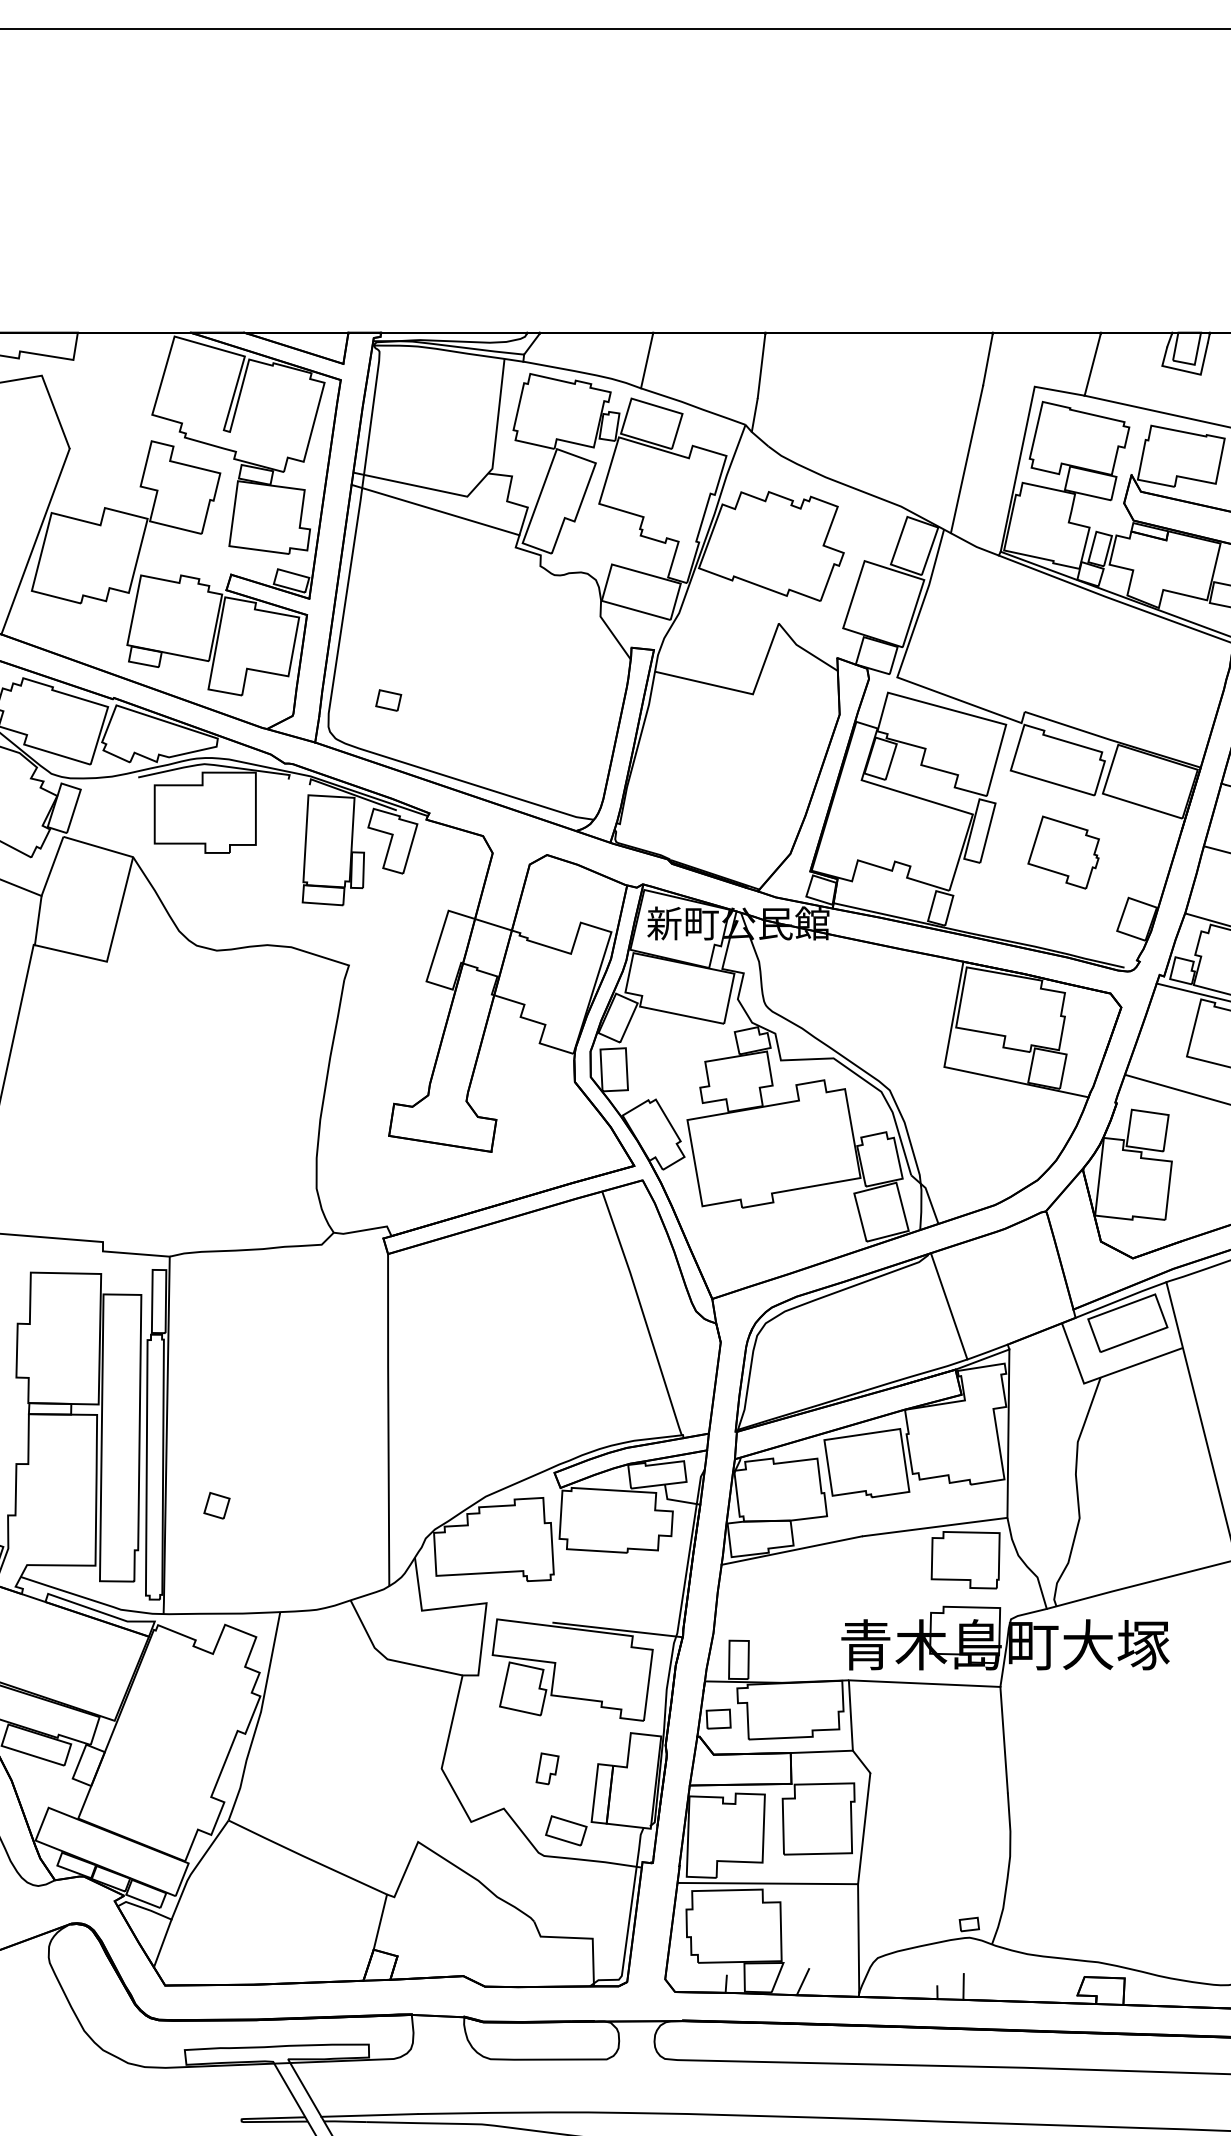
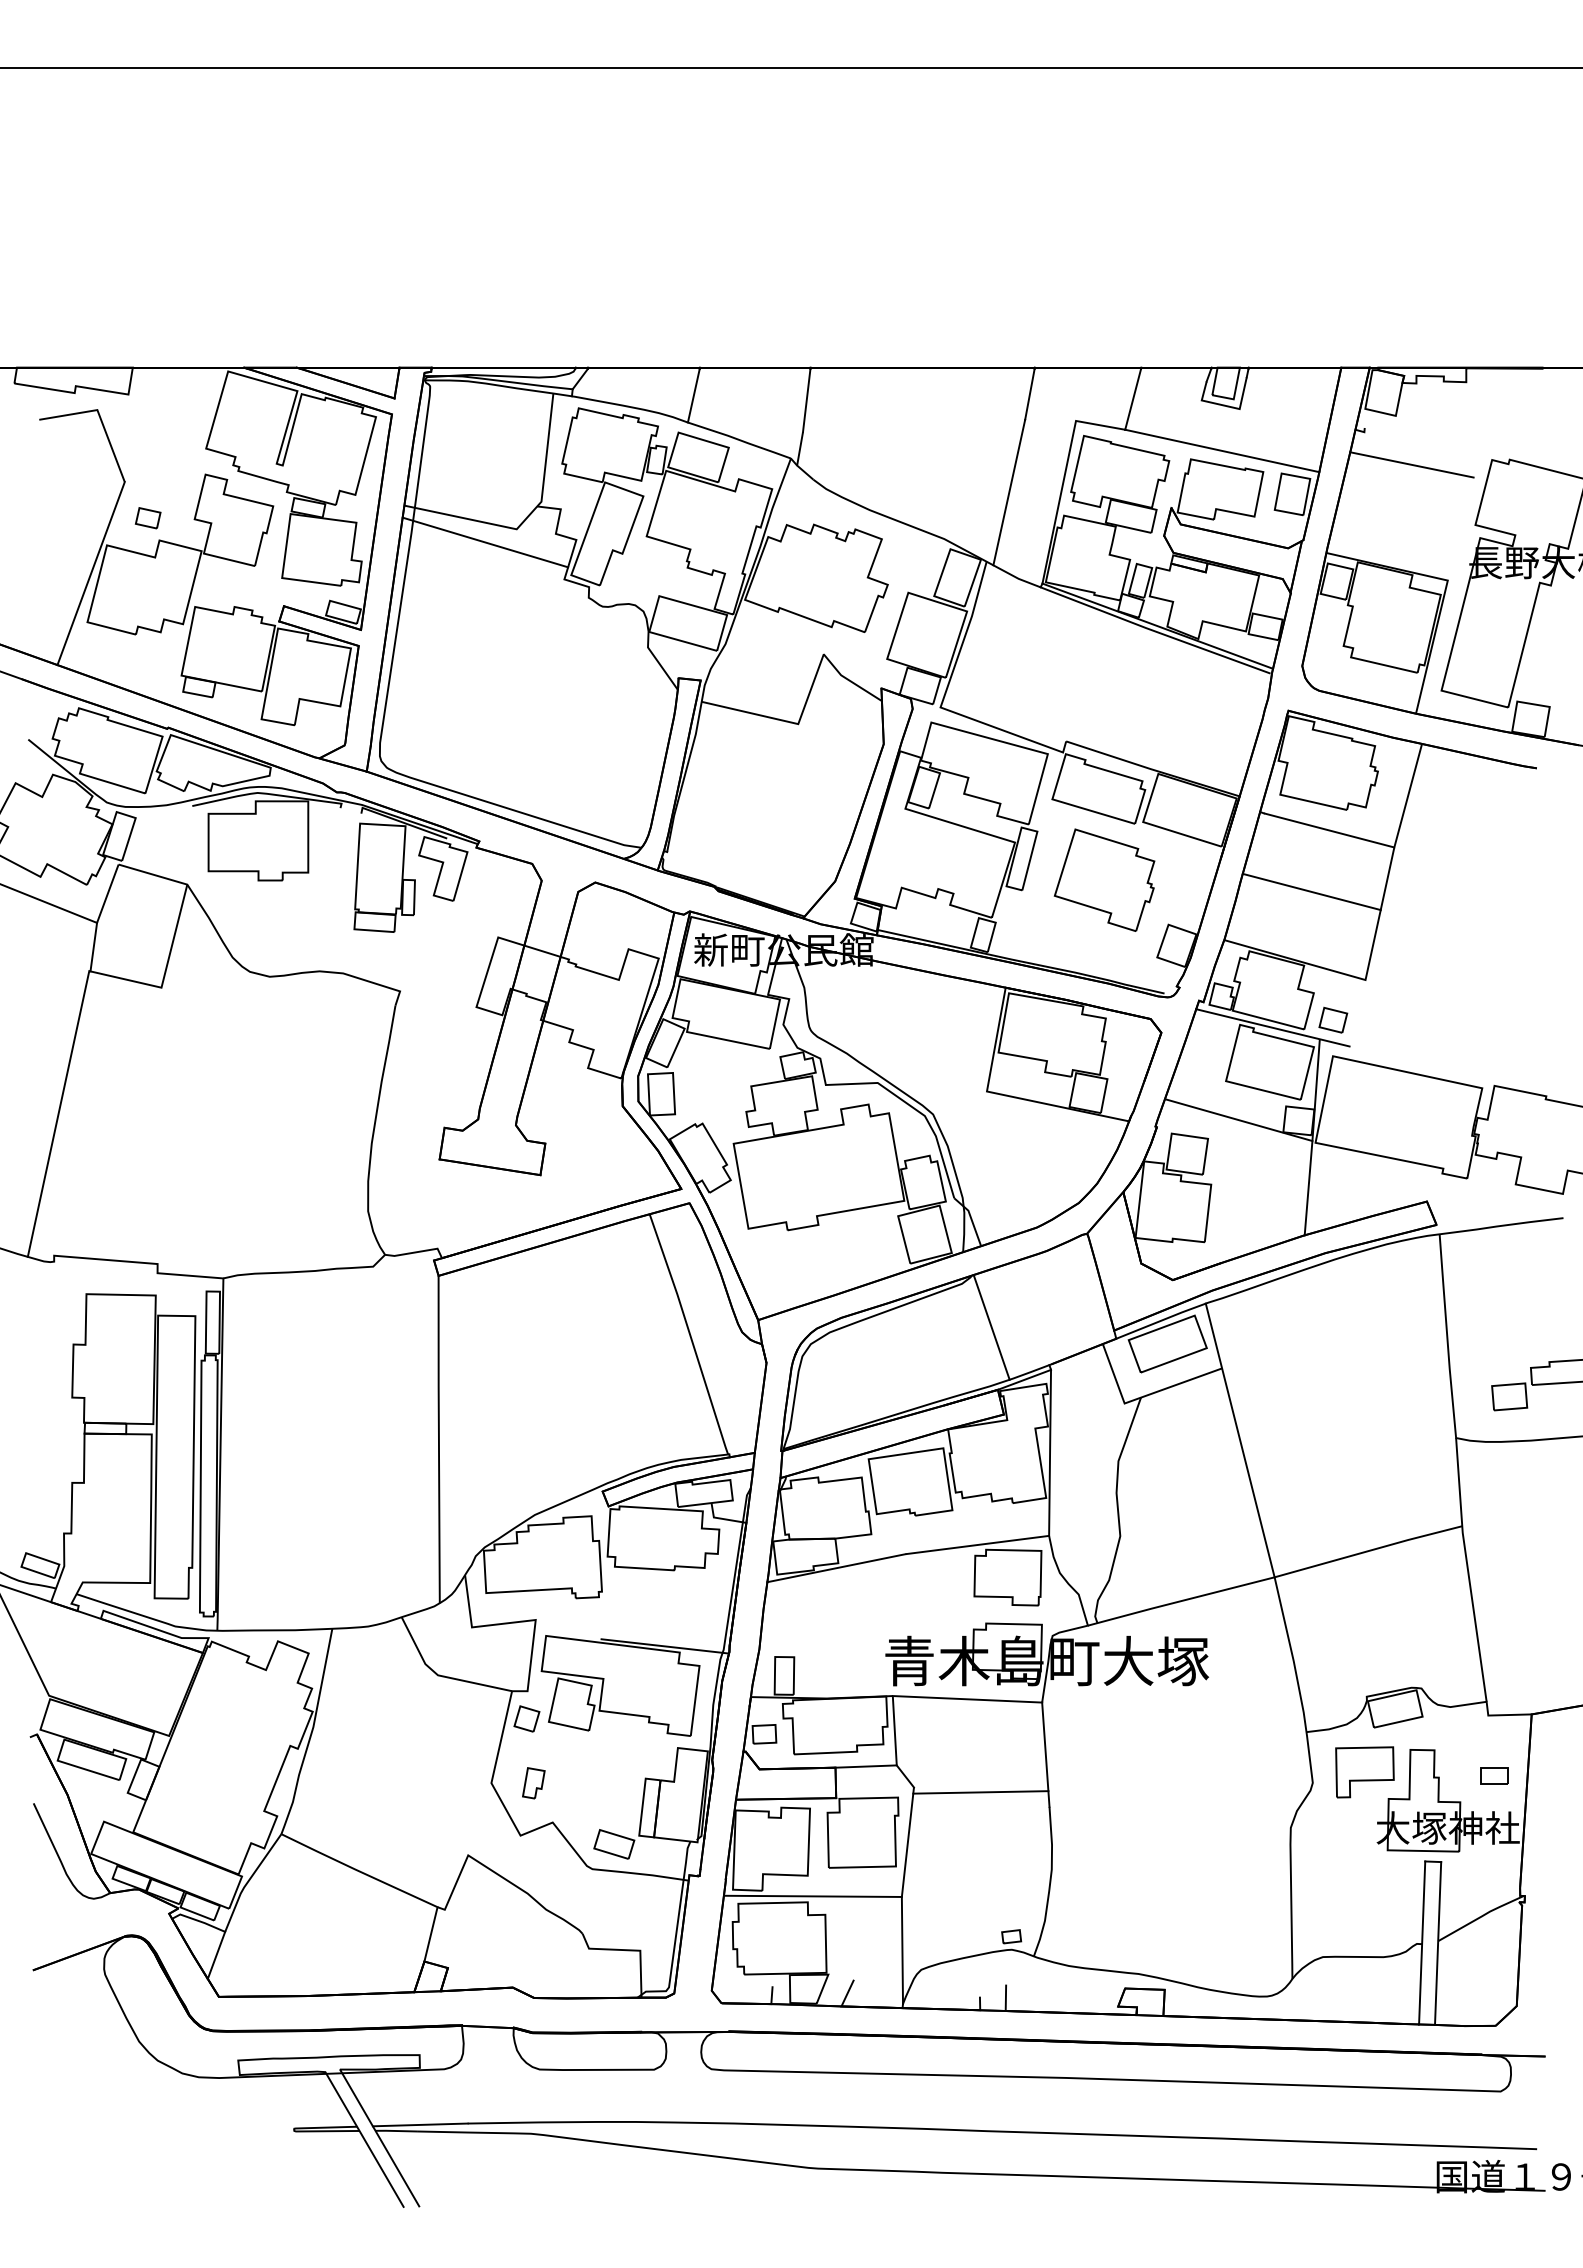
part: (387, 700) -> (147, 518), moved
part: (1063, 851) -> (1104, 879), size x1.43
part: (216, 1505) -> (526, 1718), moved
part: (547, 1769) -> (533, 1783), moved
line: (937, 1778) -> (980, 1792), added

